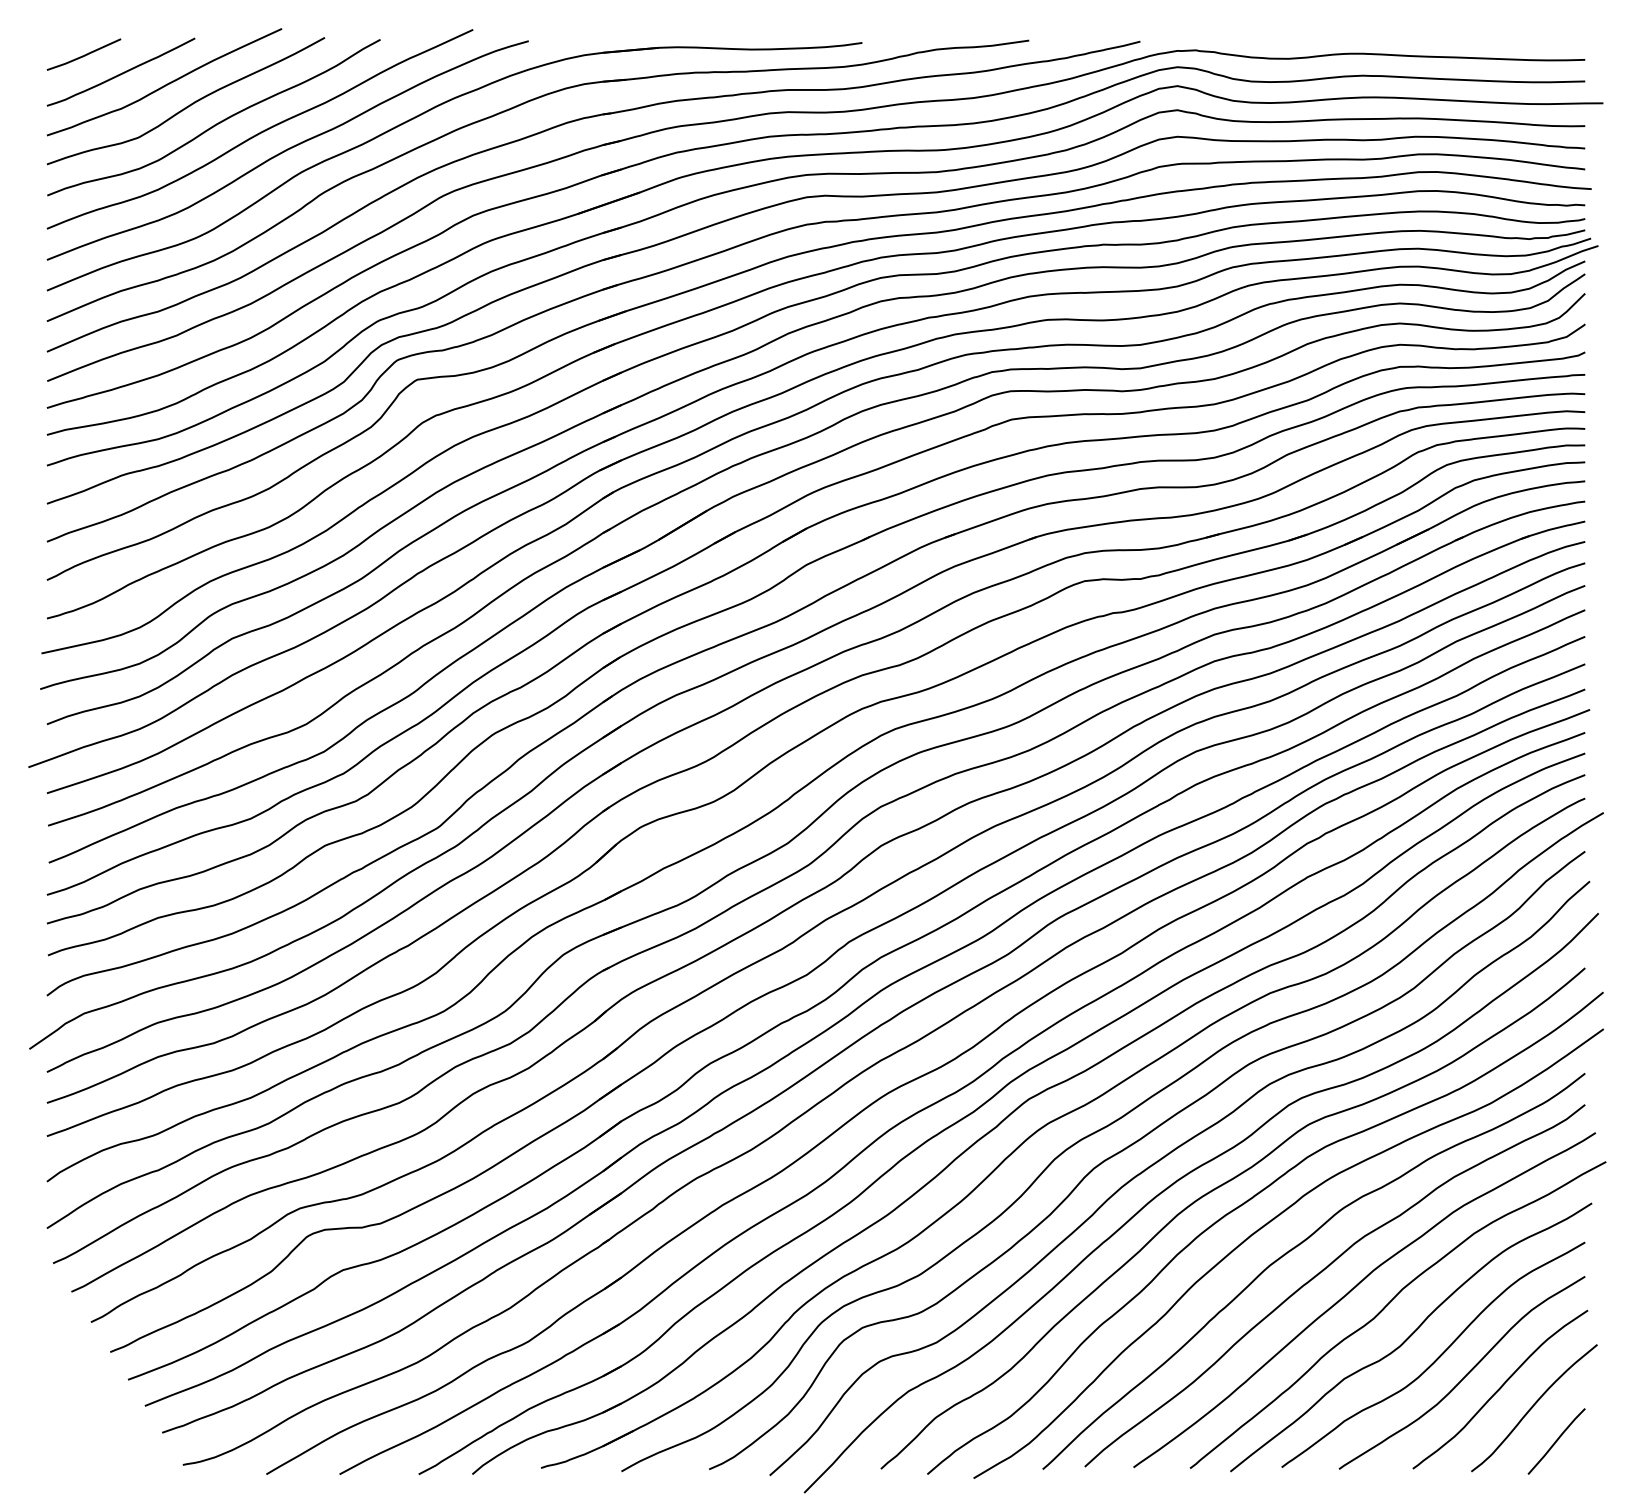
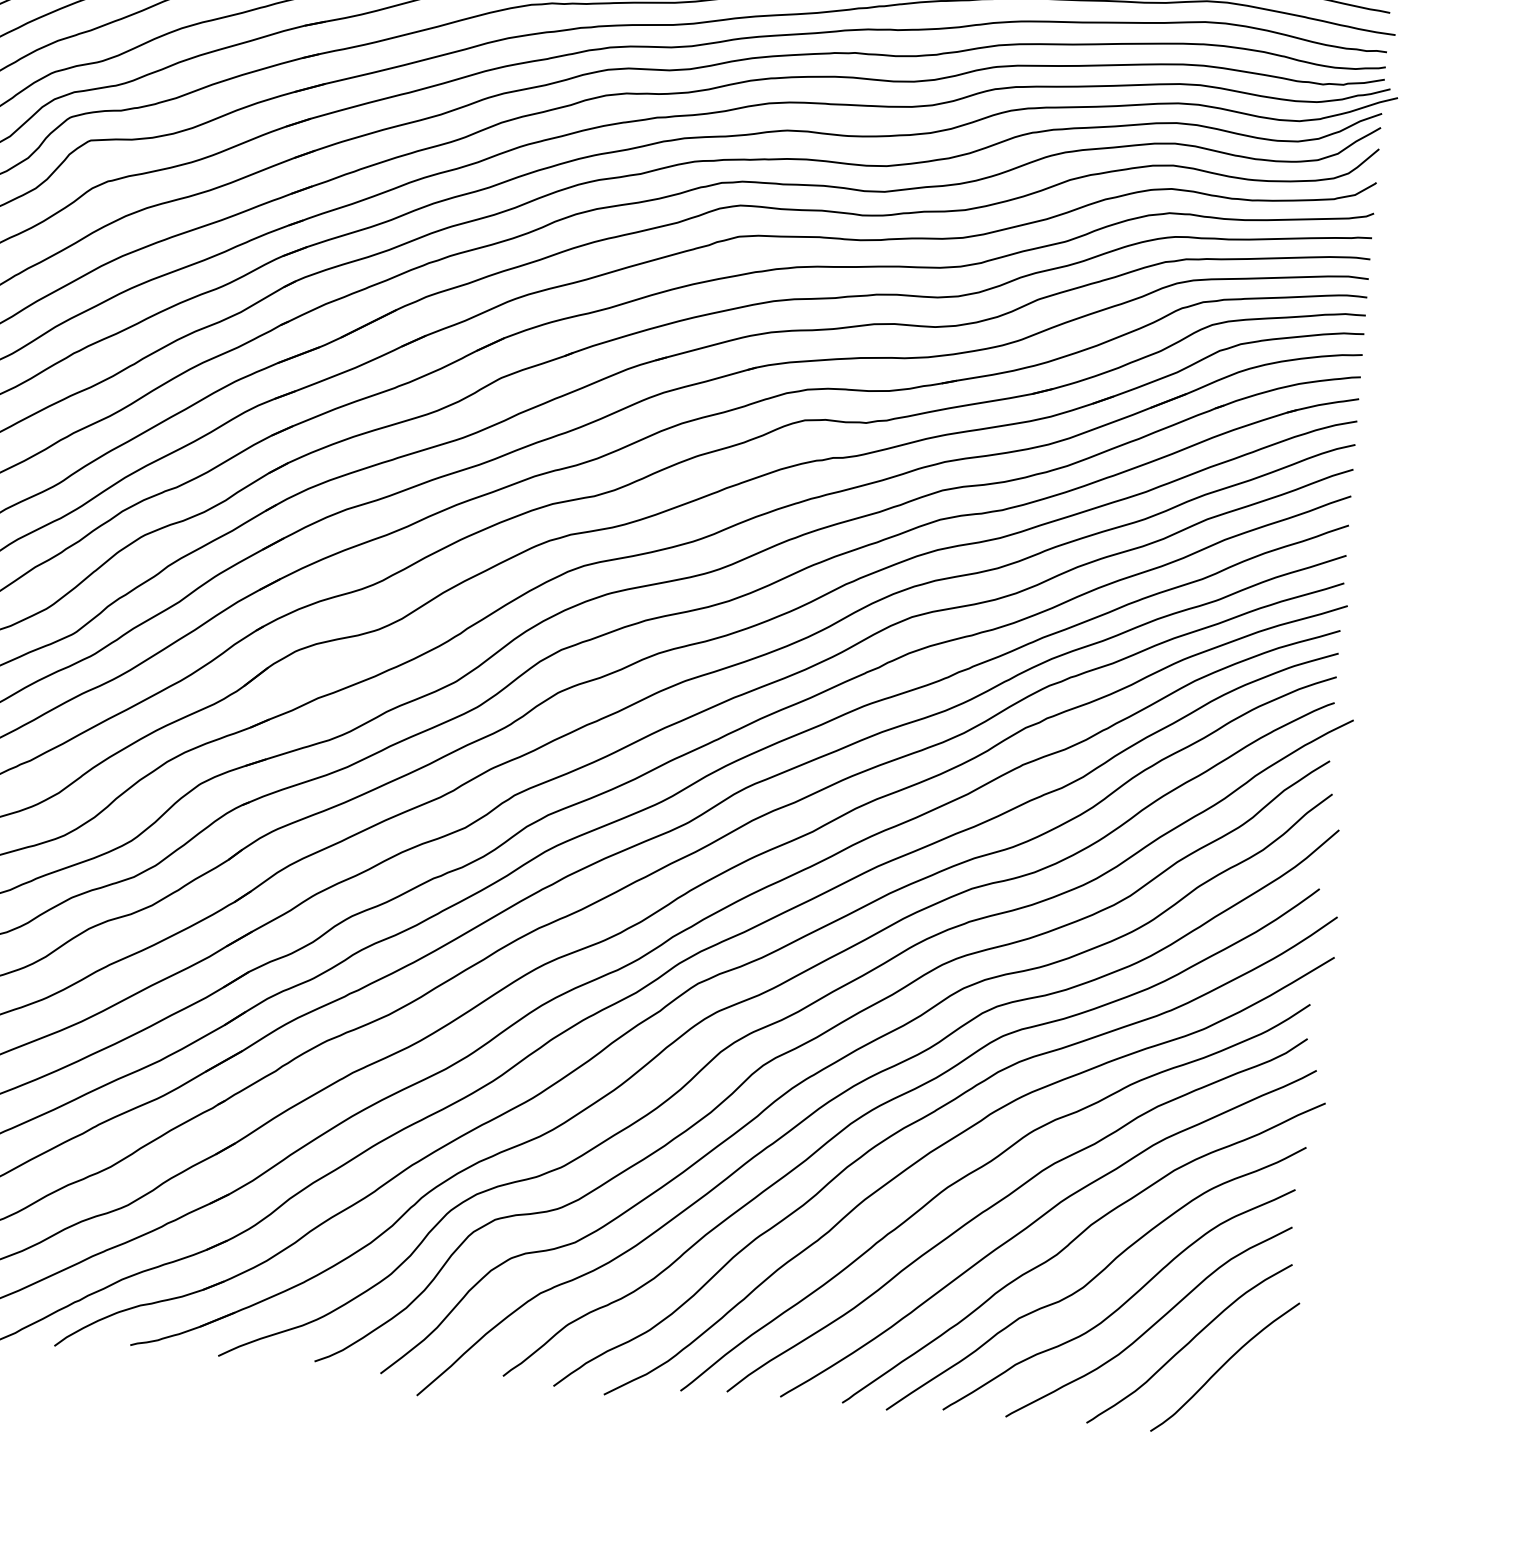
line: (1556, 1441) -> (1246, 1405), removed

